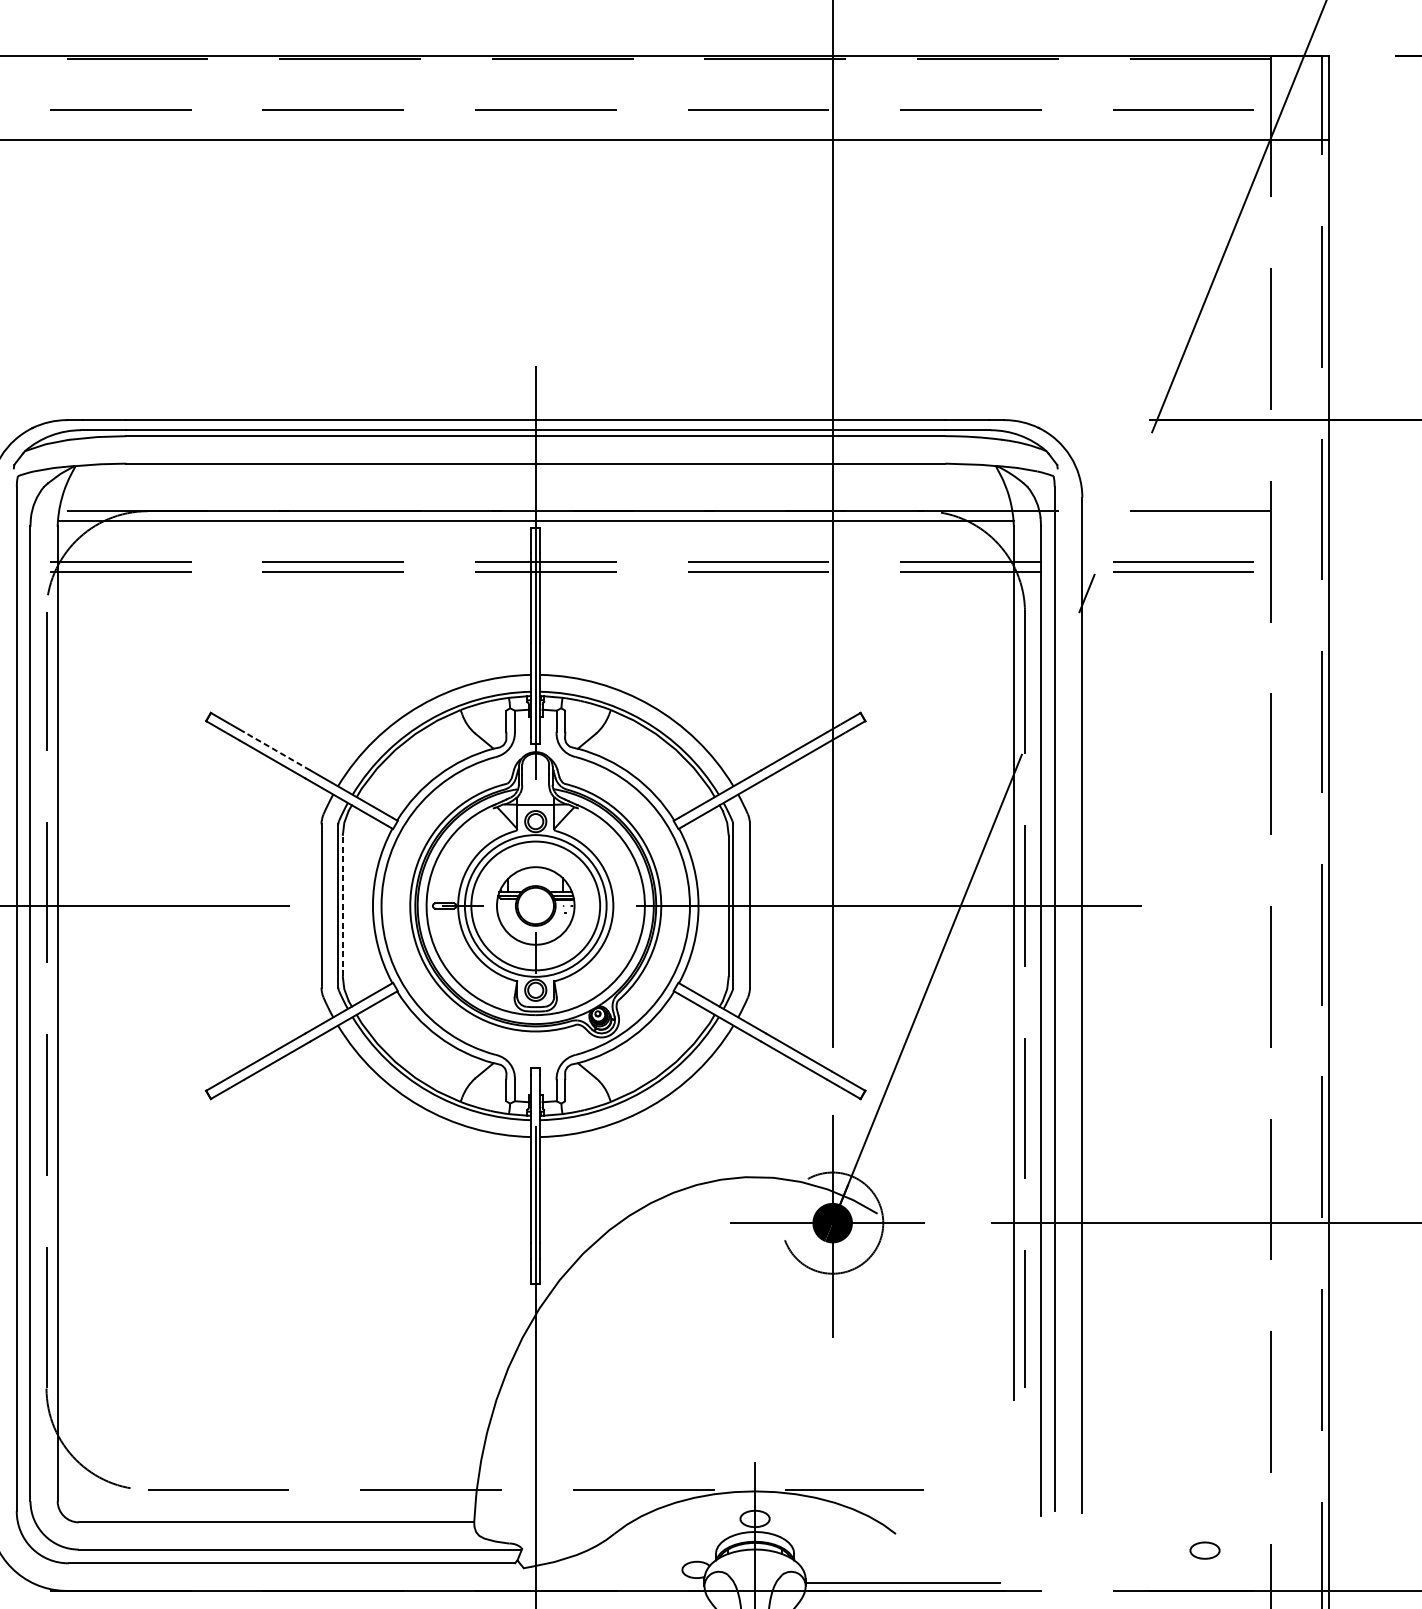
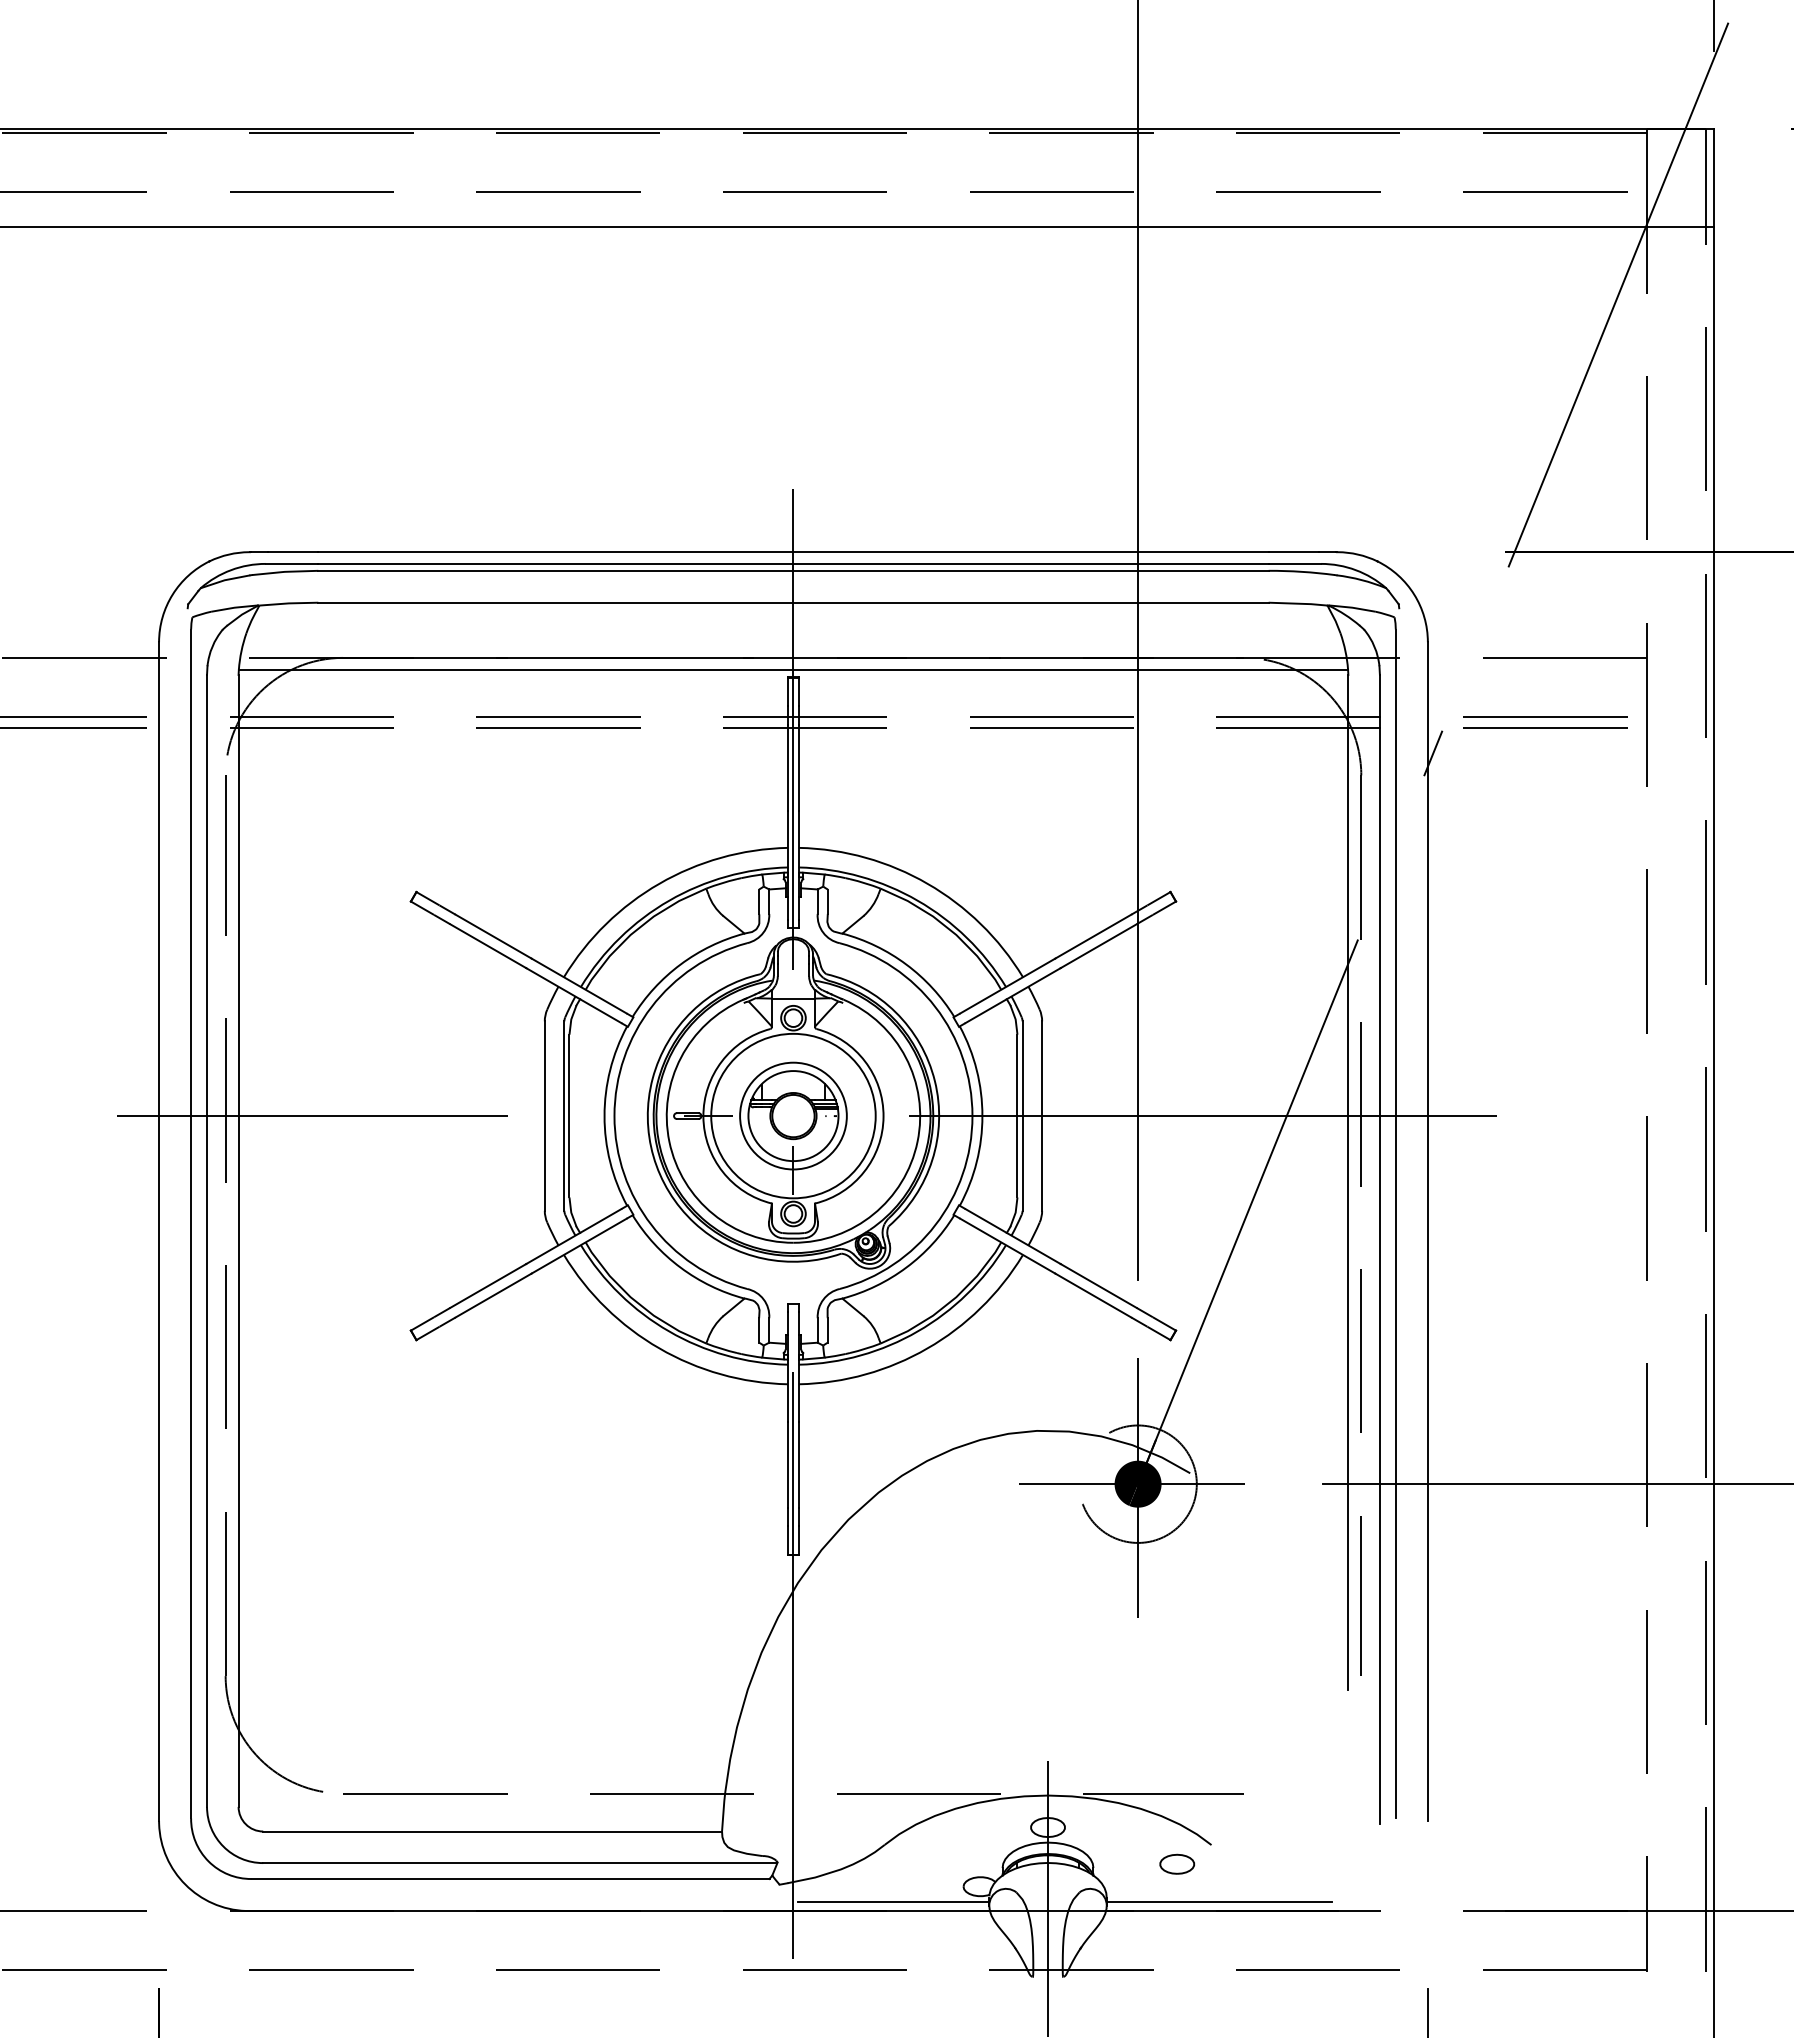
line: (277, 751) -> (493, 936), dashed -> solid
line: (342, 905) -> (569, 1115), dashed -> solid
circle: (535, 905) -> (793, 1115), size x0.71
part: (1204, 1549) -> (1176, 1863), moved
line: (621, 1583) -> (893, 1902), added

